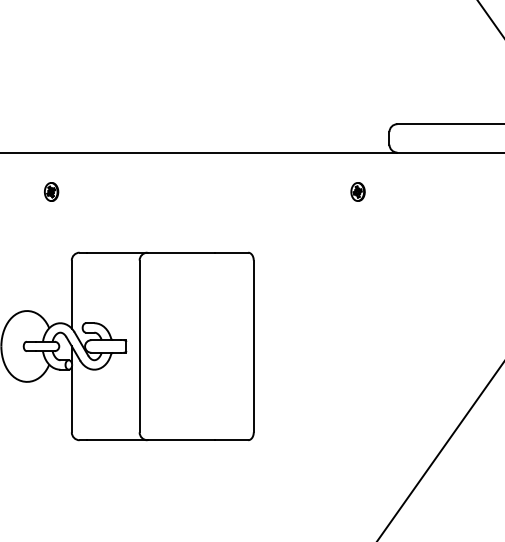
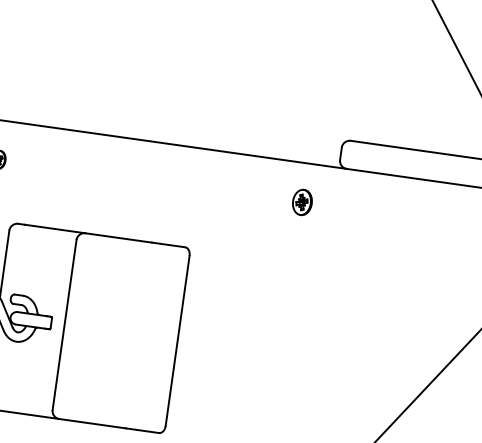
part: (357, 191) -> (301, 201), size x1.4

